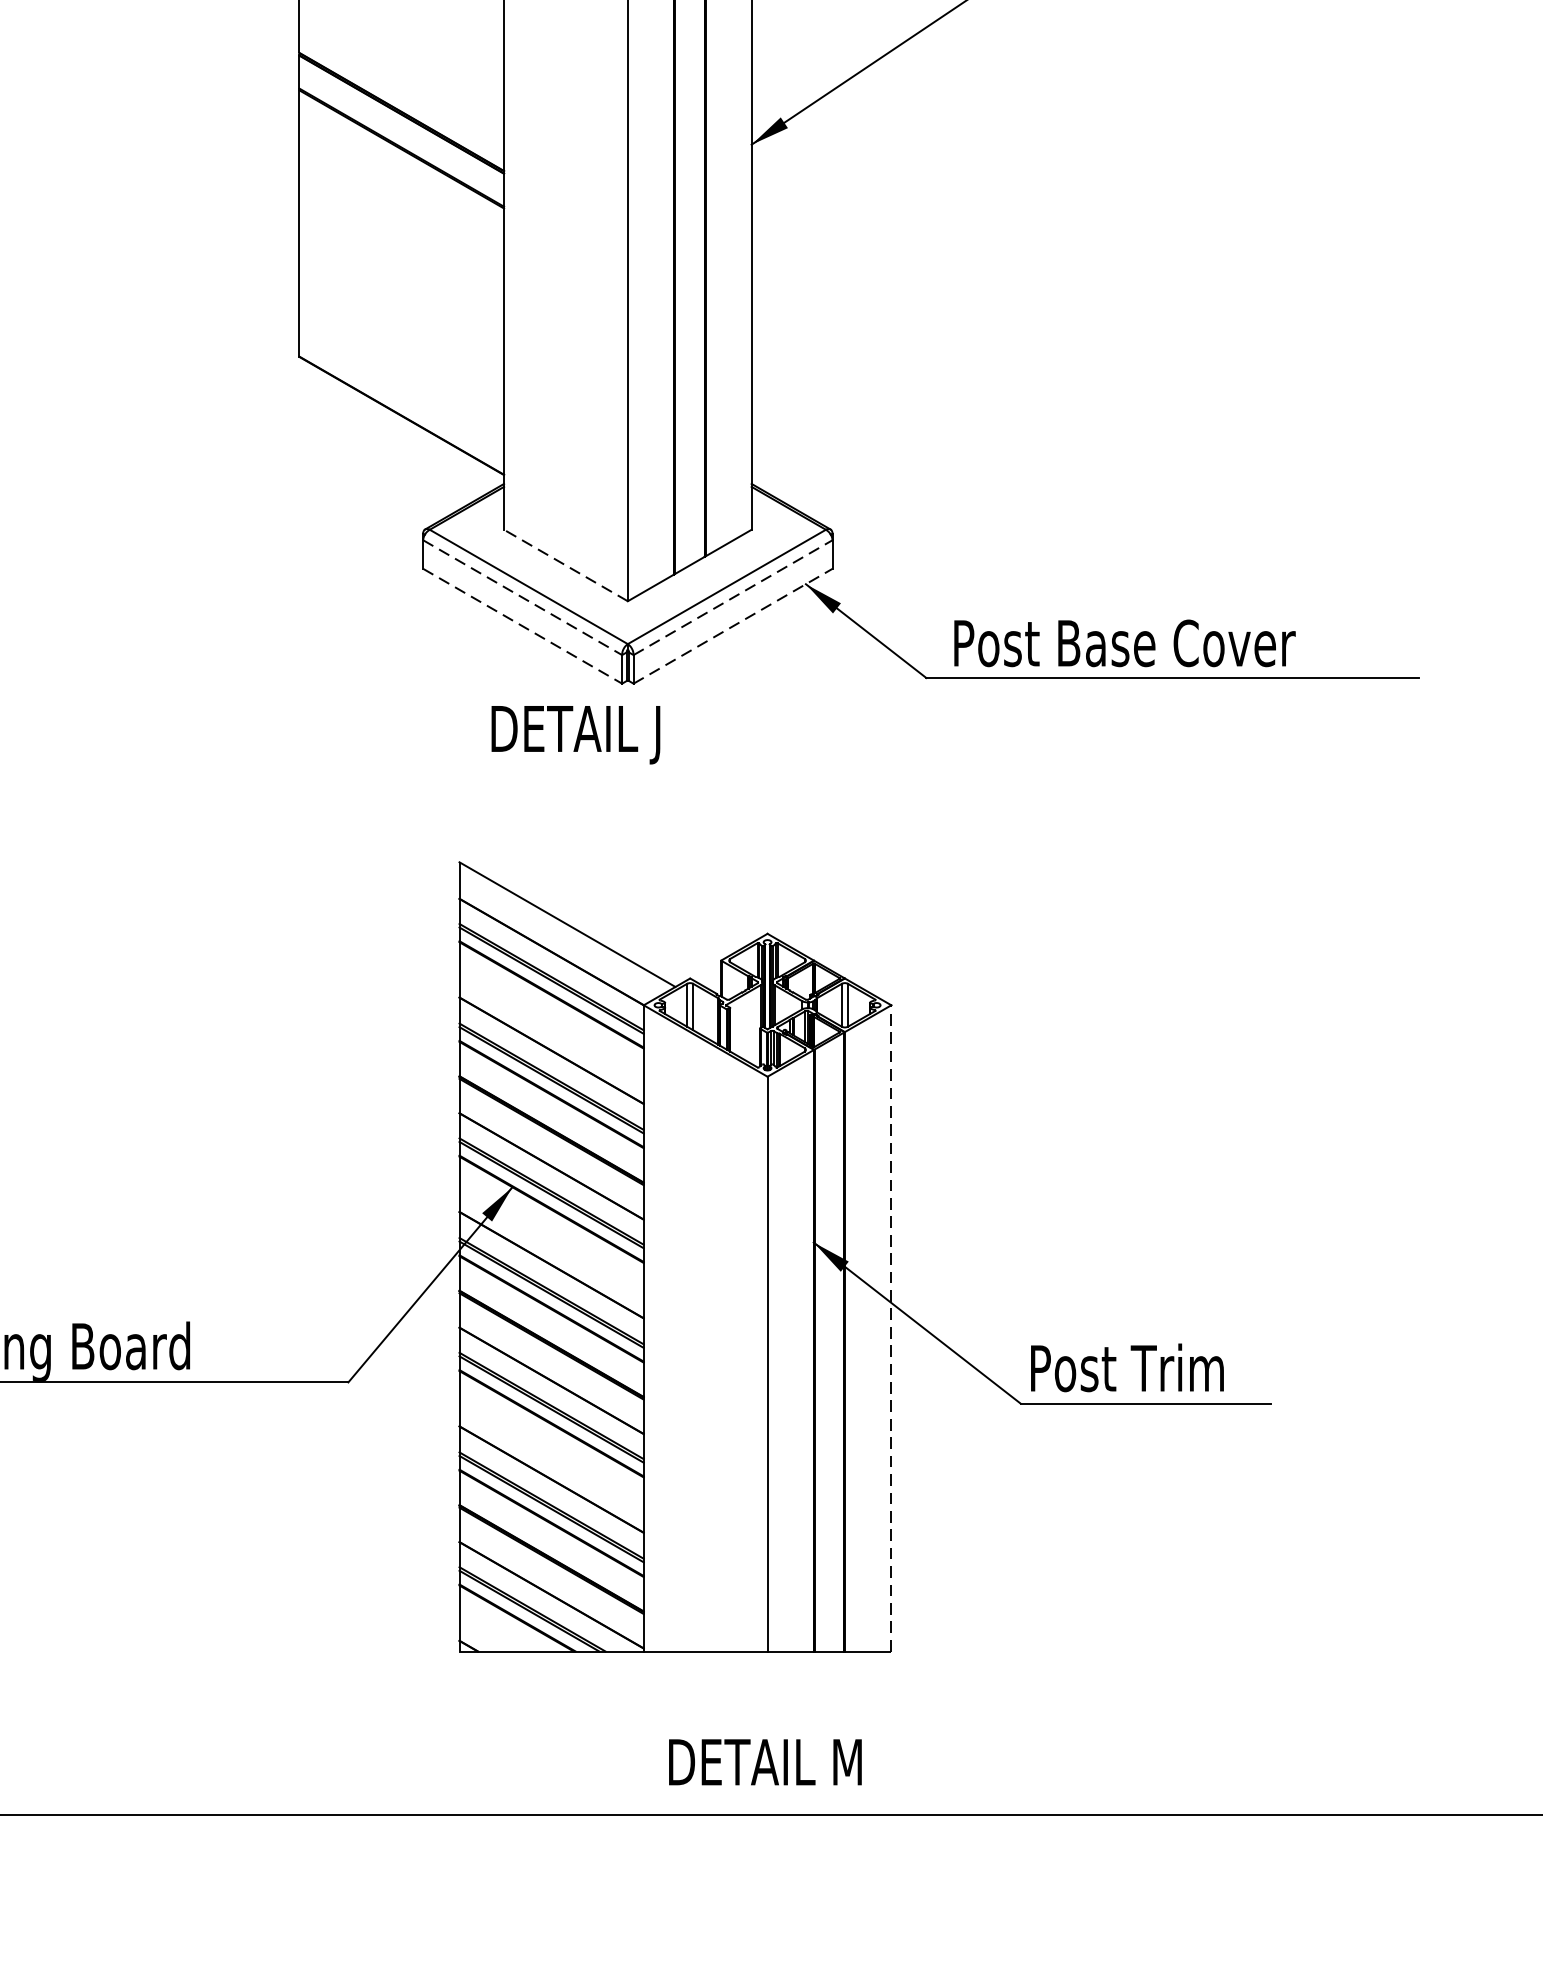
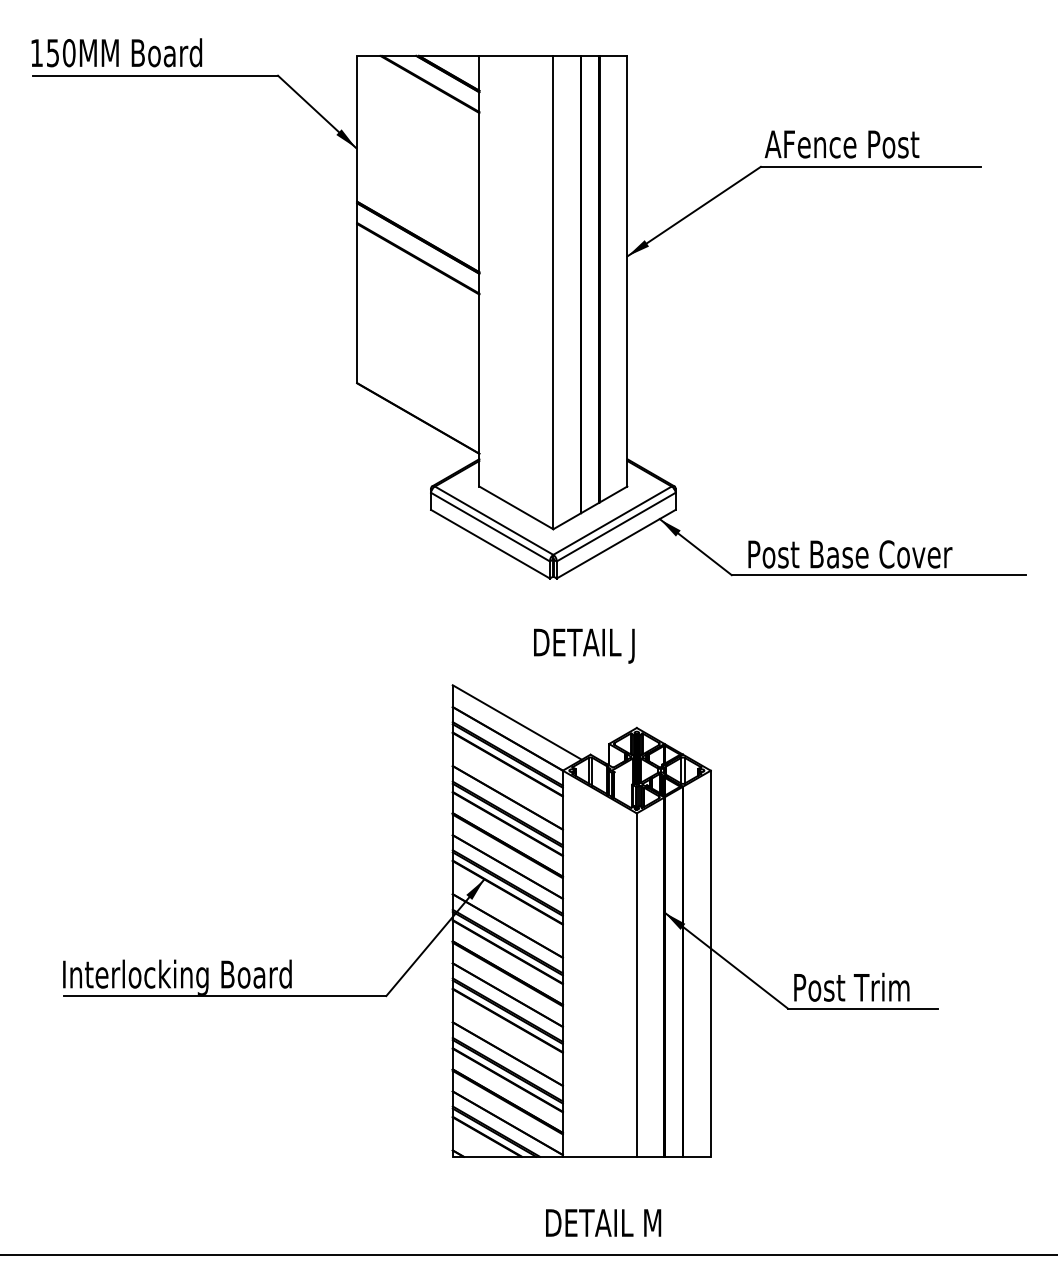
line: (566, 564) -> (516, 507), dashed -> solid
line: (522, 598) -> (490, 527), dashed -> solid
line: (733, 598) -> (616, 527), dashed -> solid
line: (522, 626) -> (490, 544), dashed -> solid
line: (733, 626) -> (616, 544), dashed -> solid
text: (576, 733) -> (584, 645), moved
line: (890, 1327) -> (710, 963), dashed -> solid
text: (765, 1761) -> (603, 1222), moved

